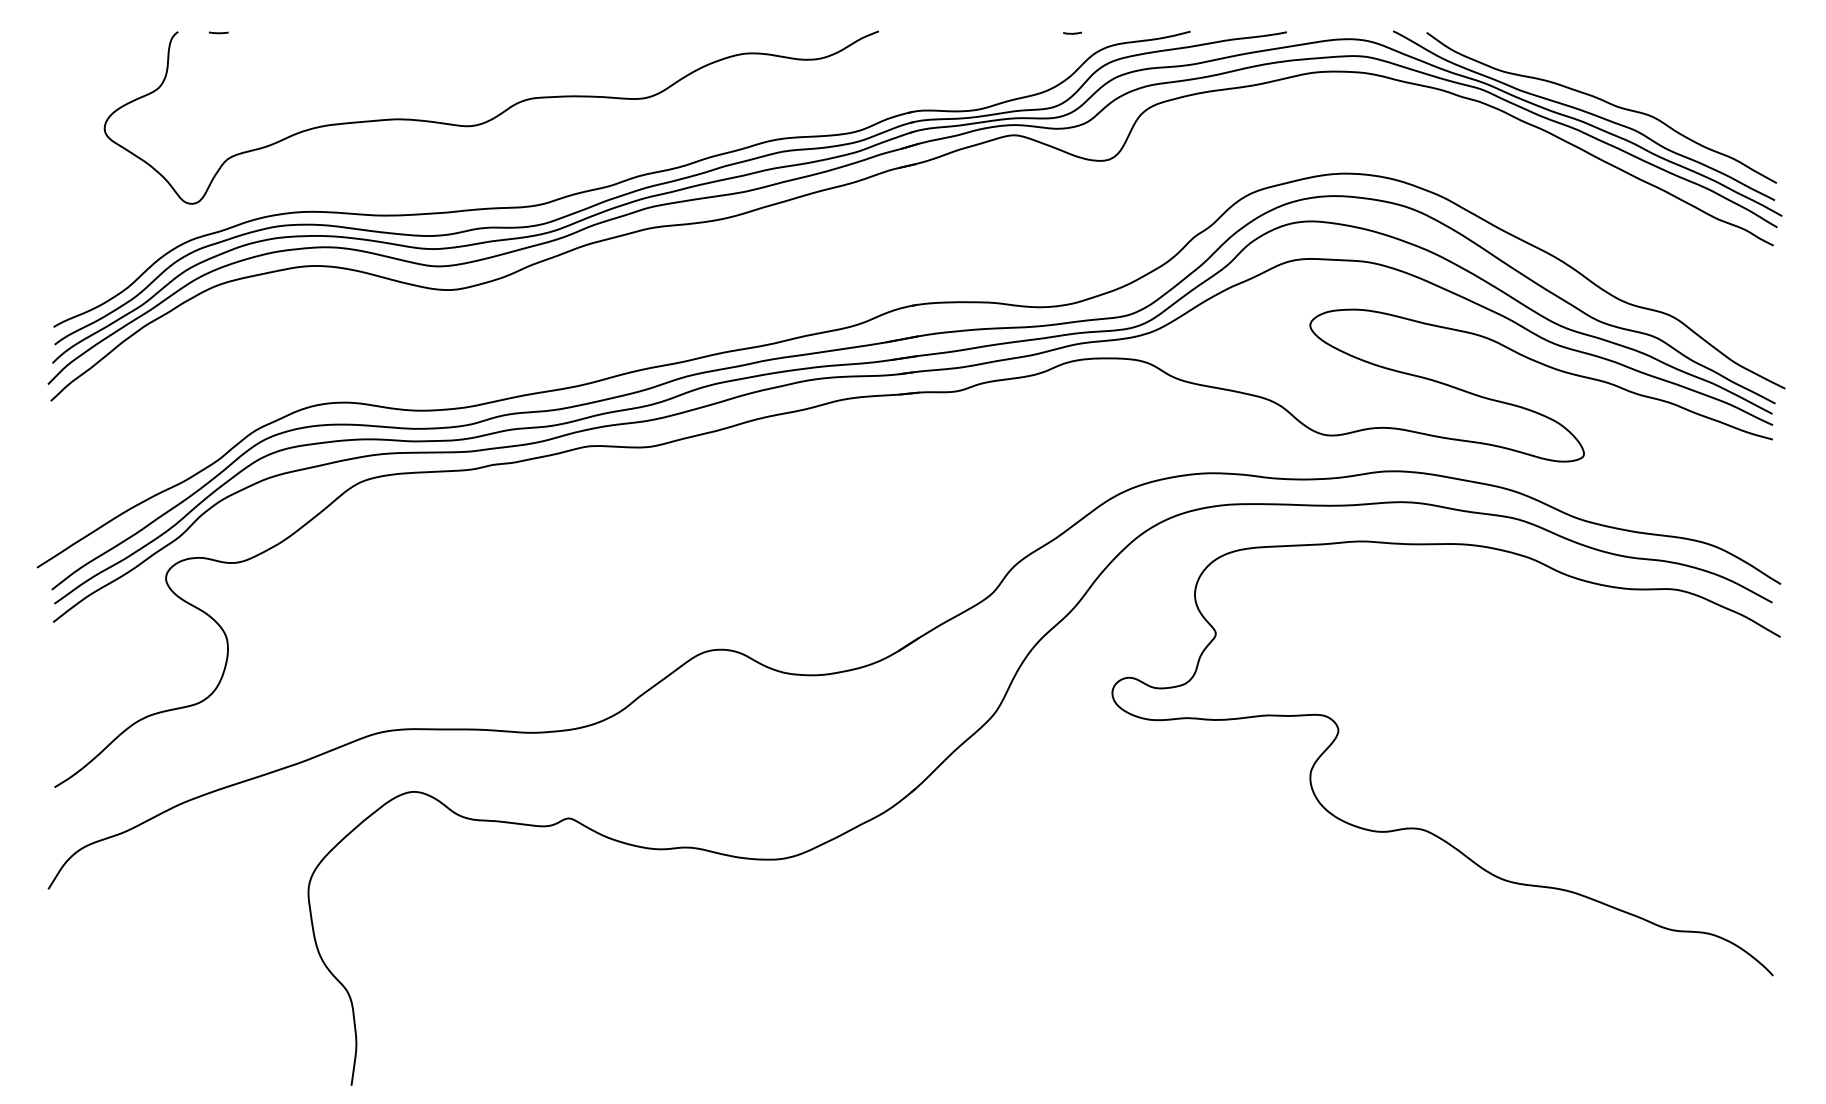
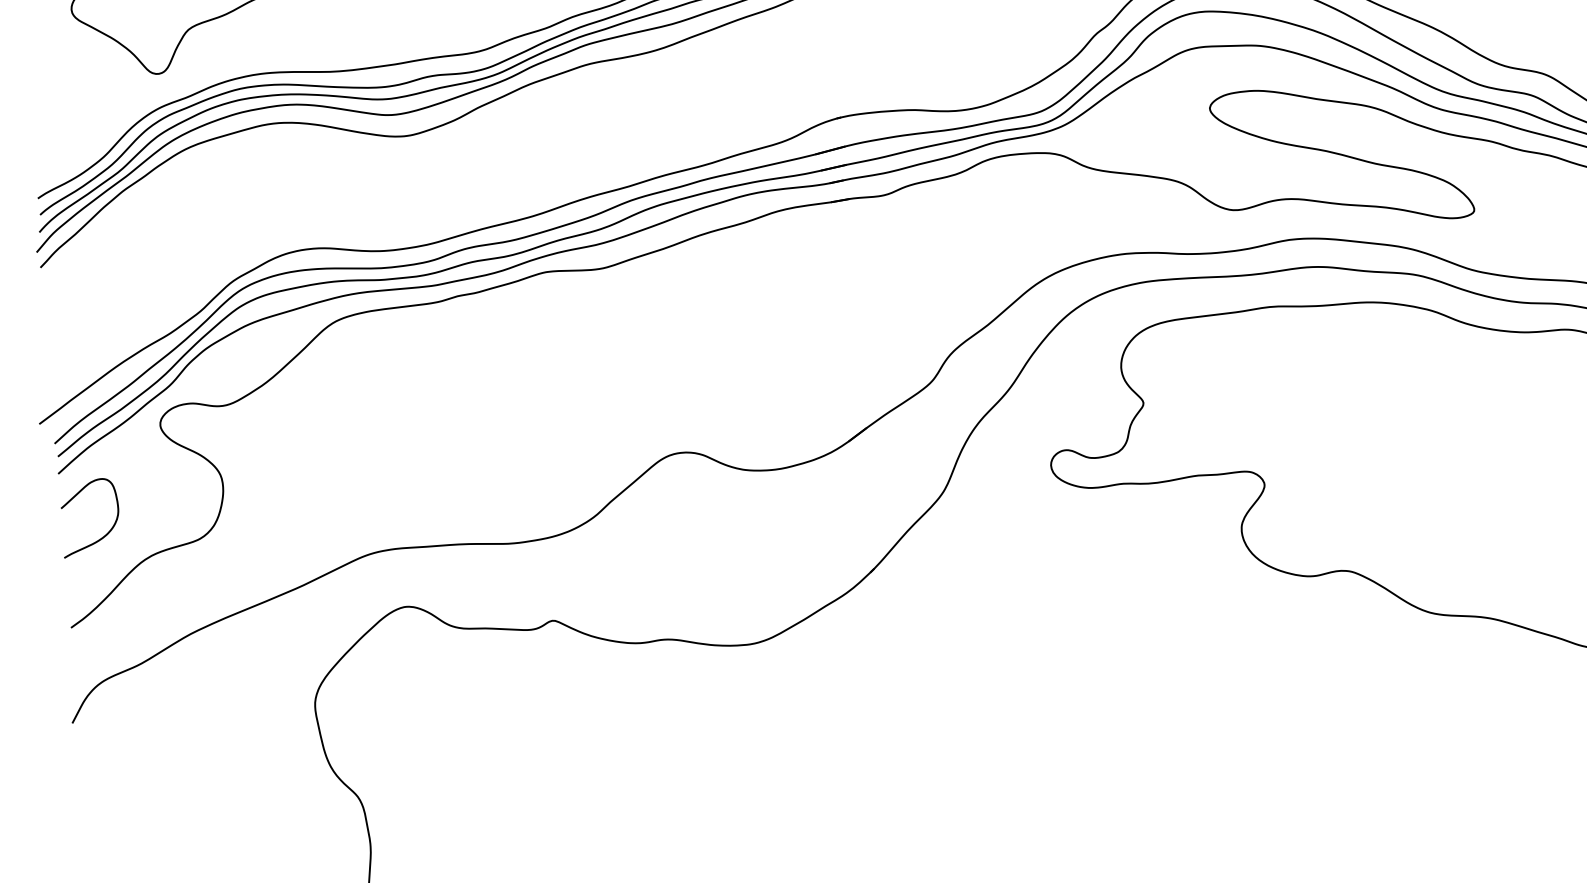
curve: (98, 690) -> (105, 534), added

